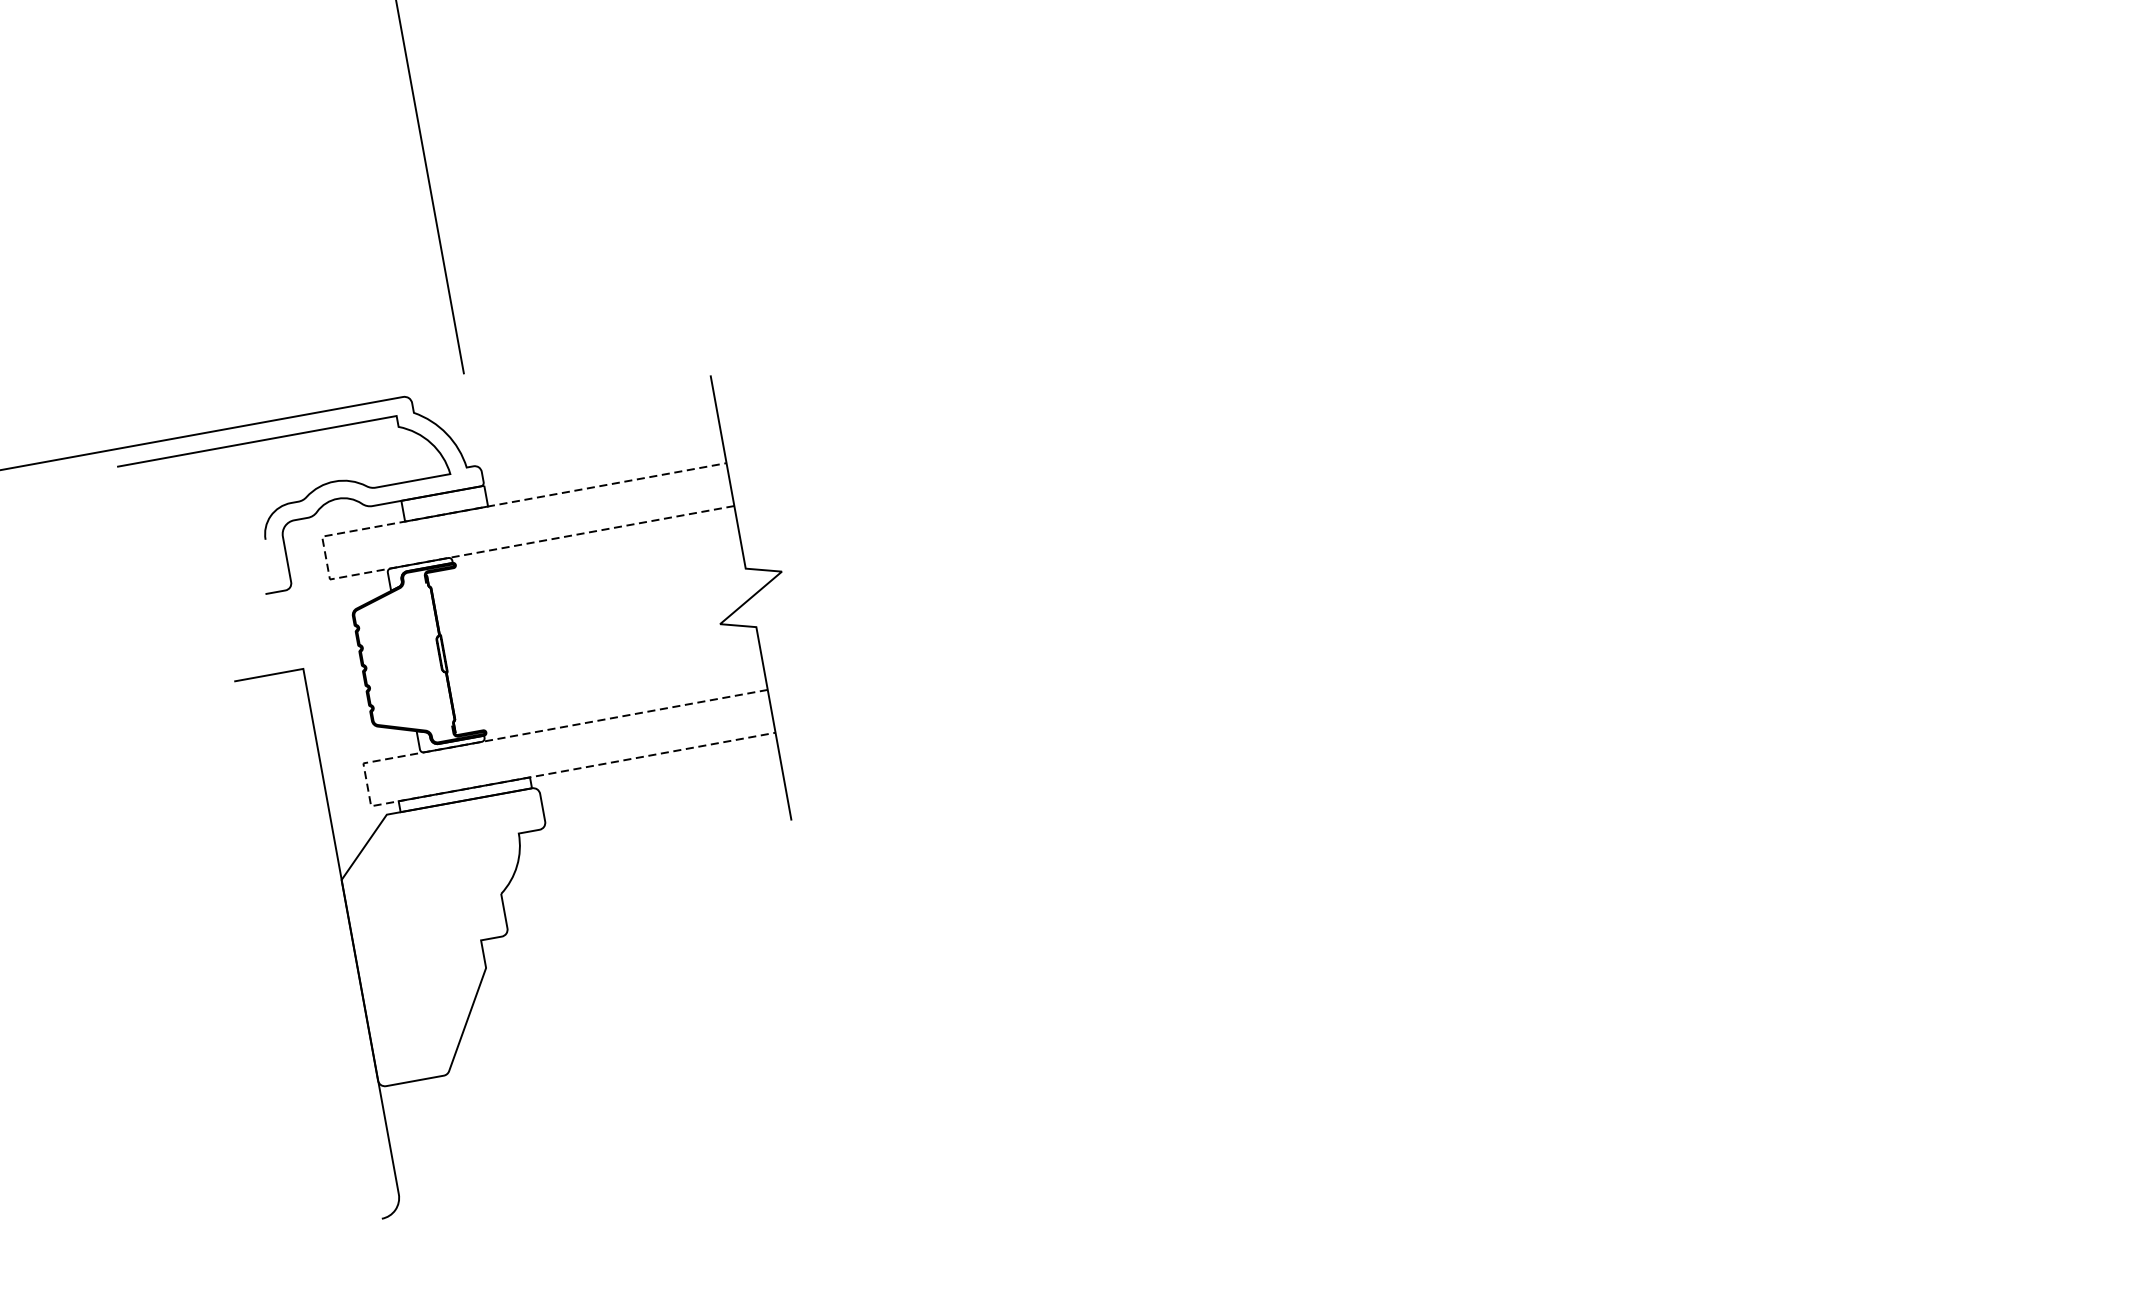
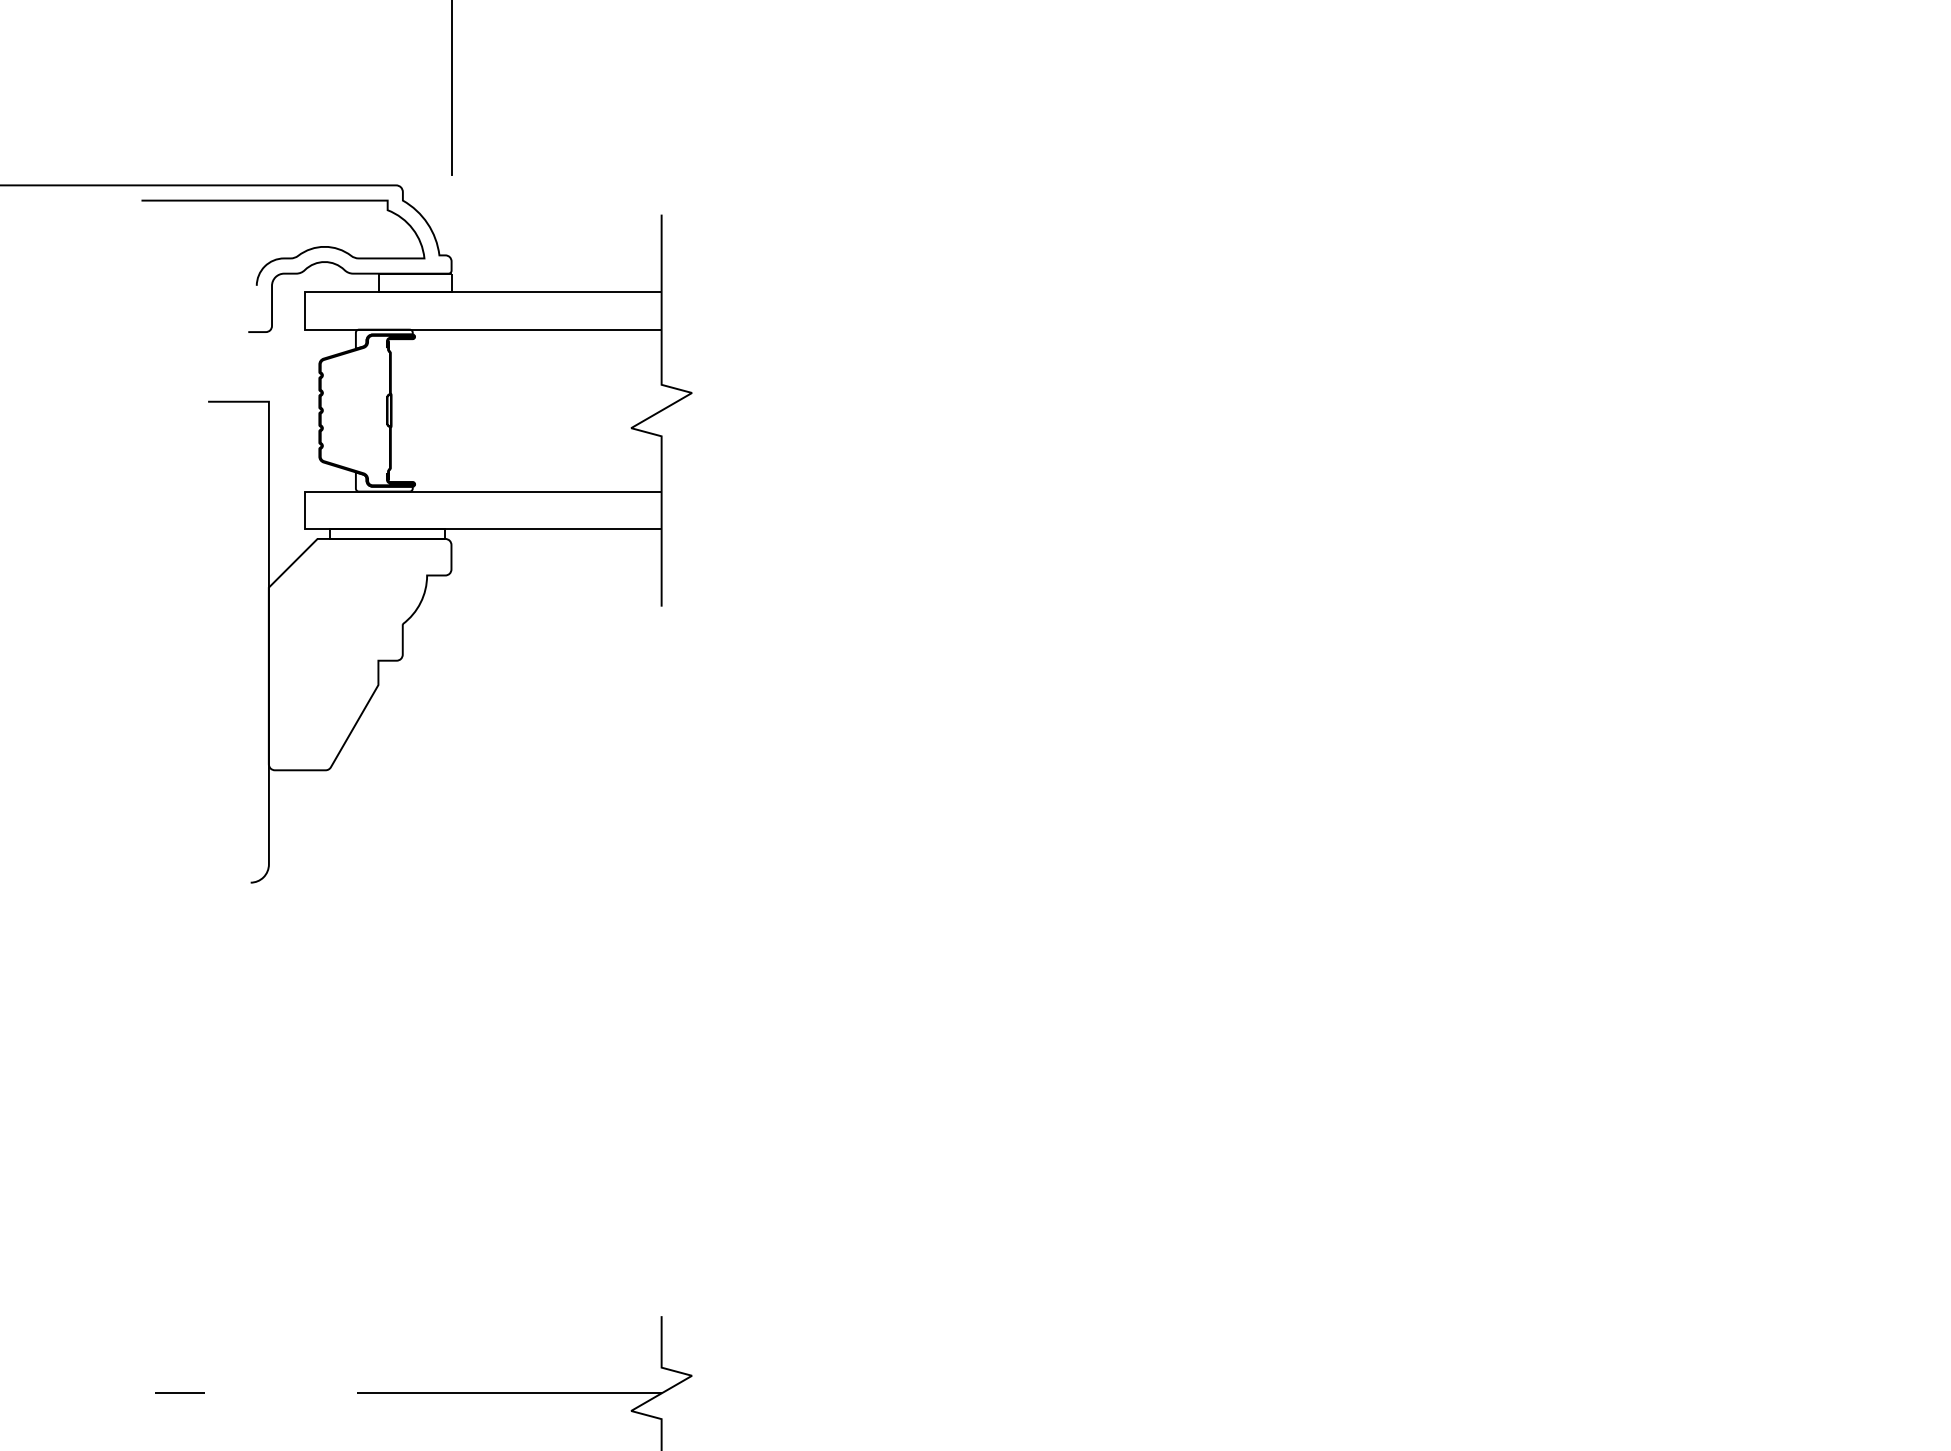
line: (326, 557) -> (305, 310), dashed -> solid
line: (367, 784) -> (305, 510), dashed -> solid

